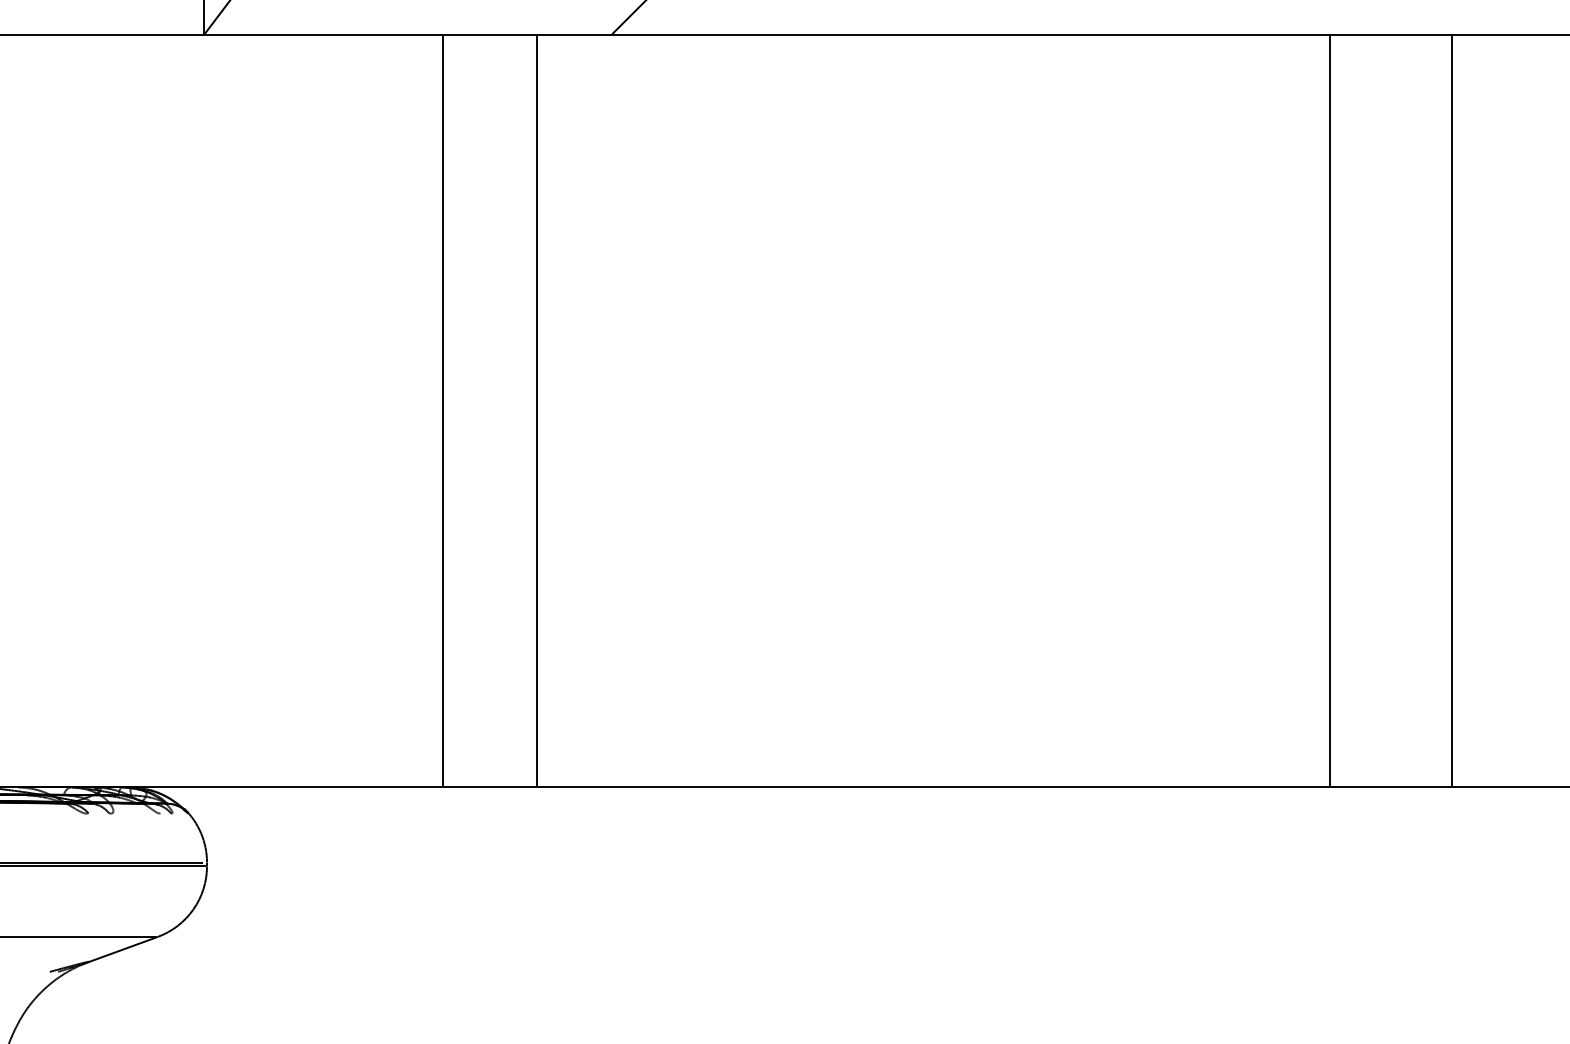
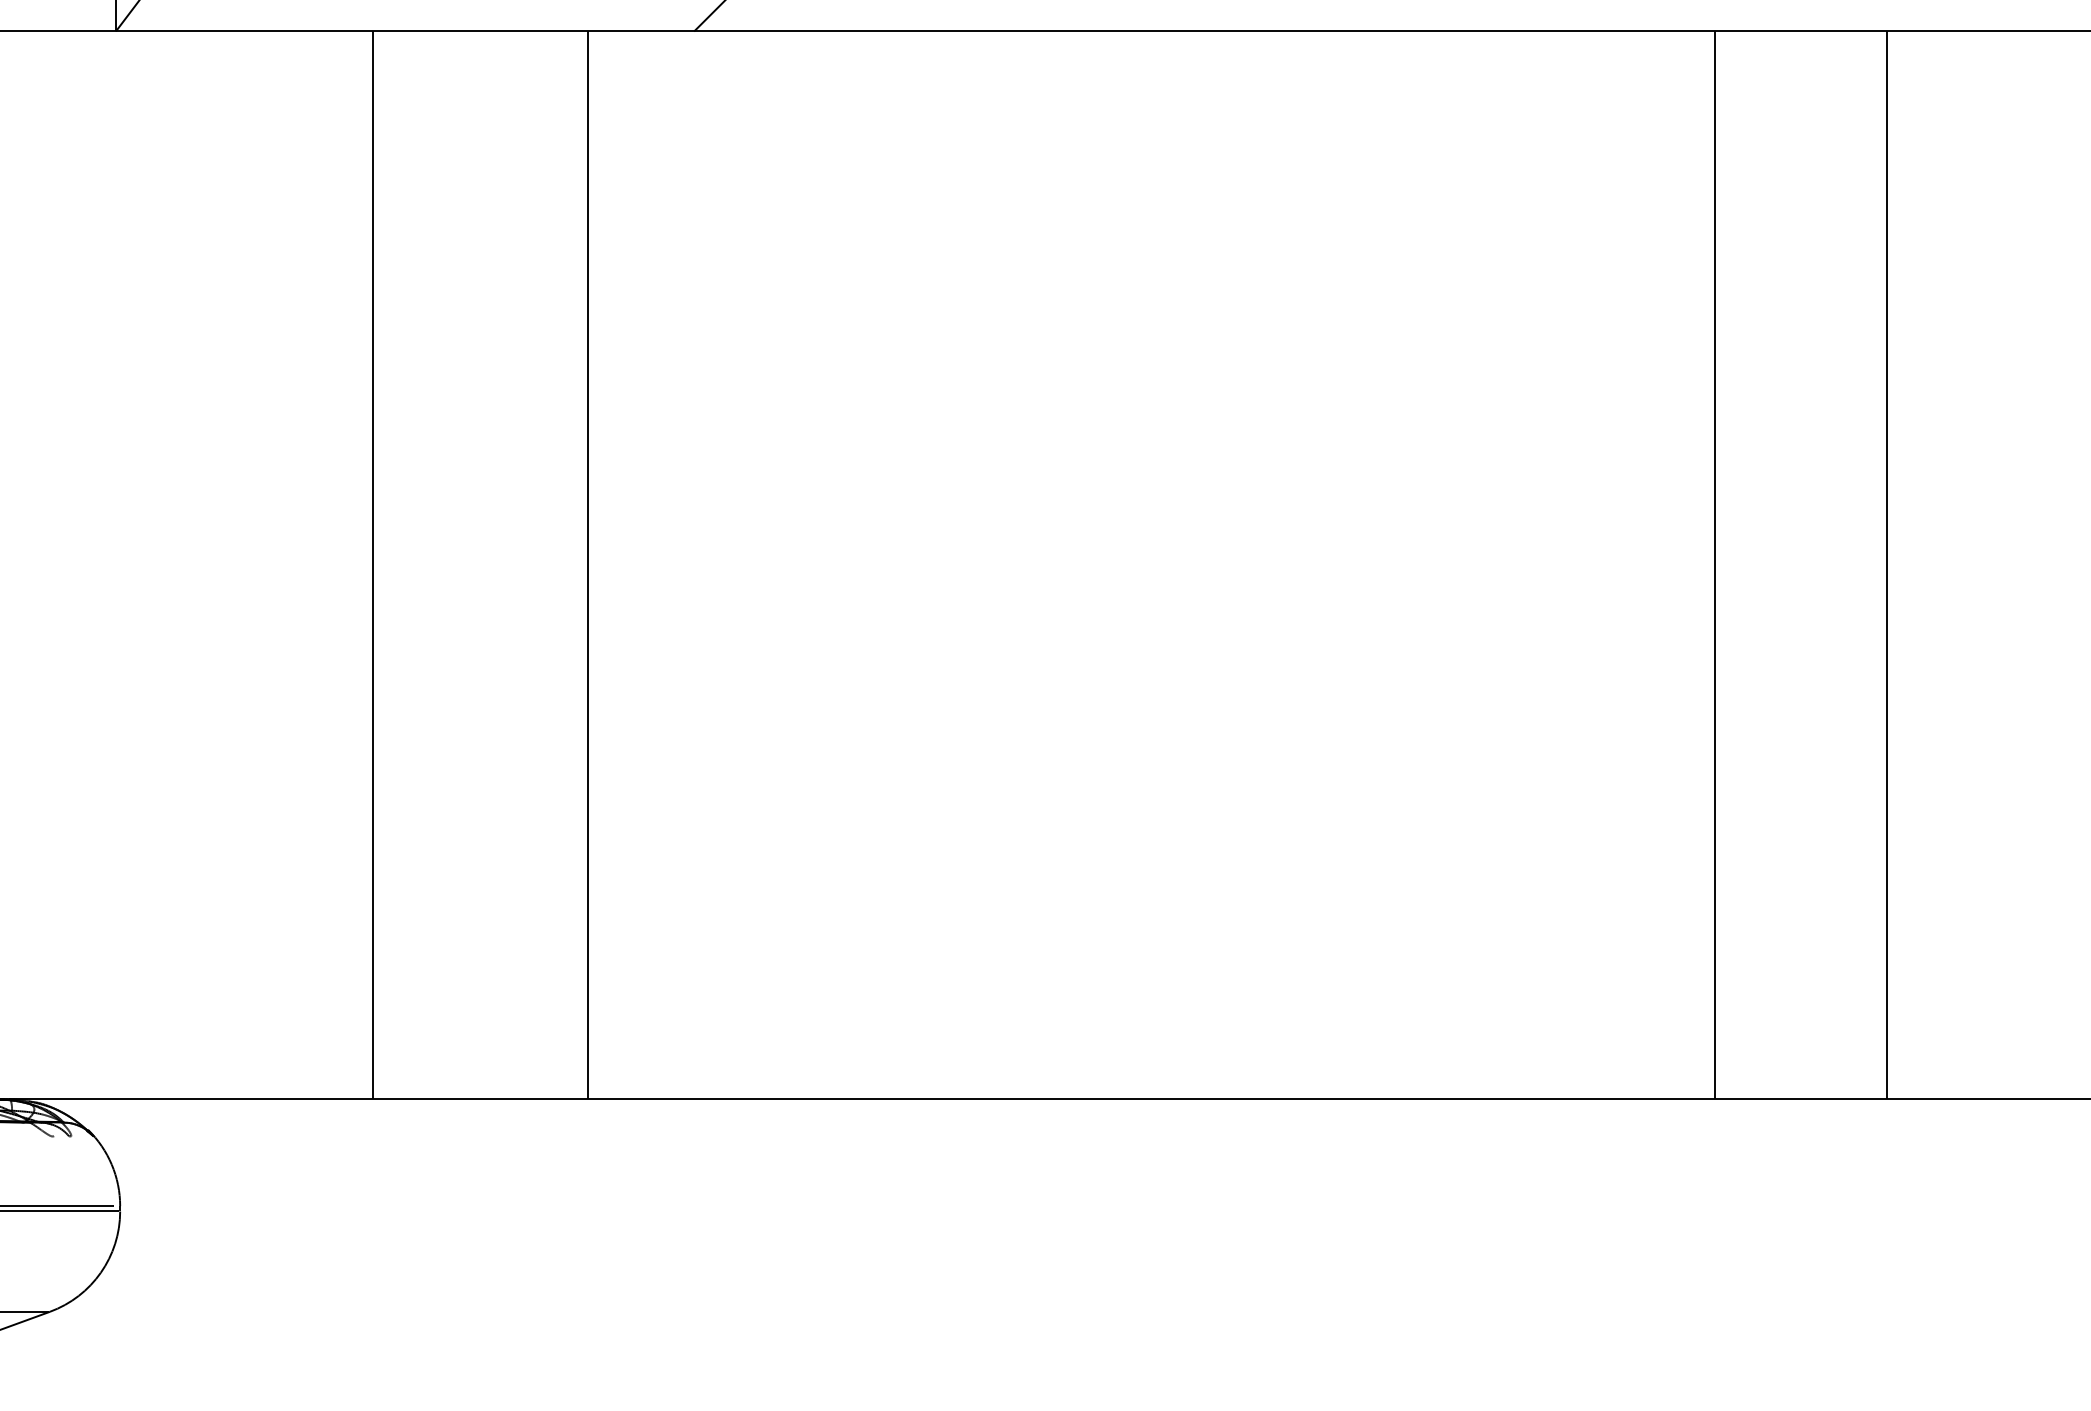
line: (443, 411) -> (373, 565), moved

